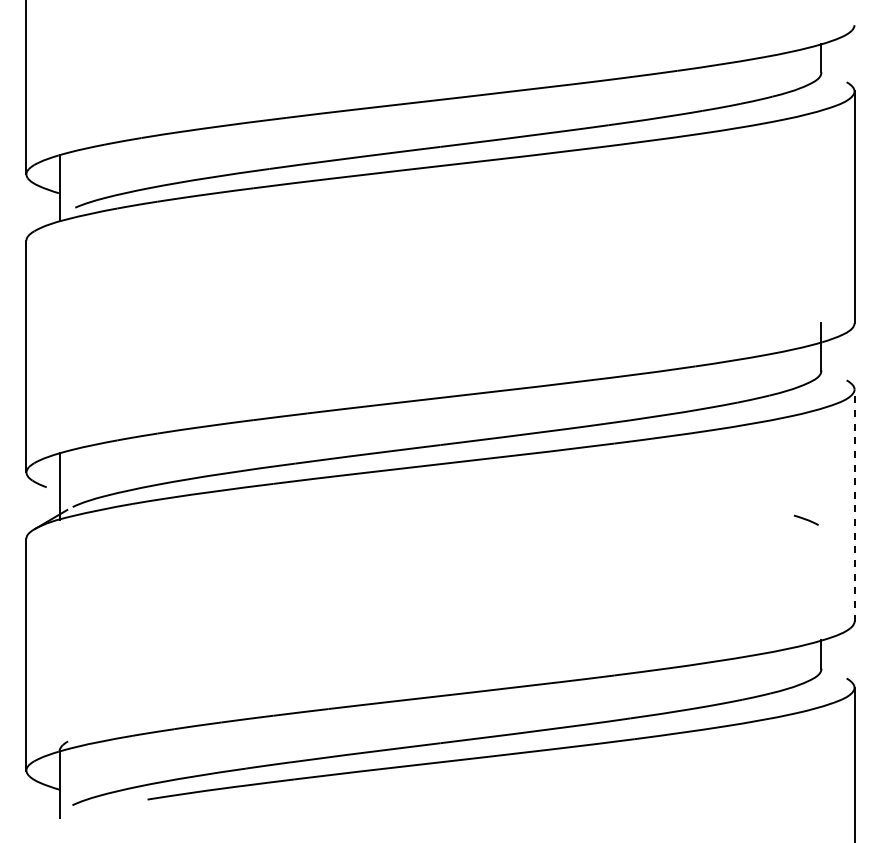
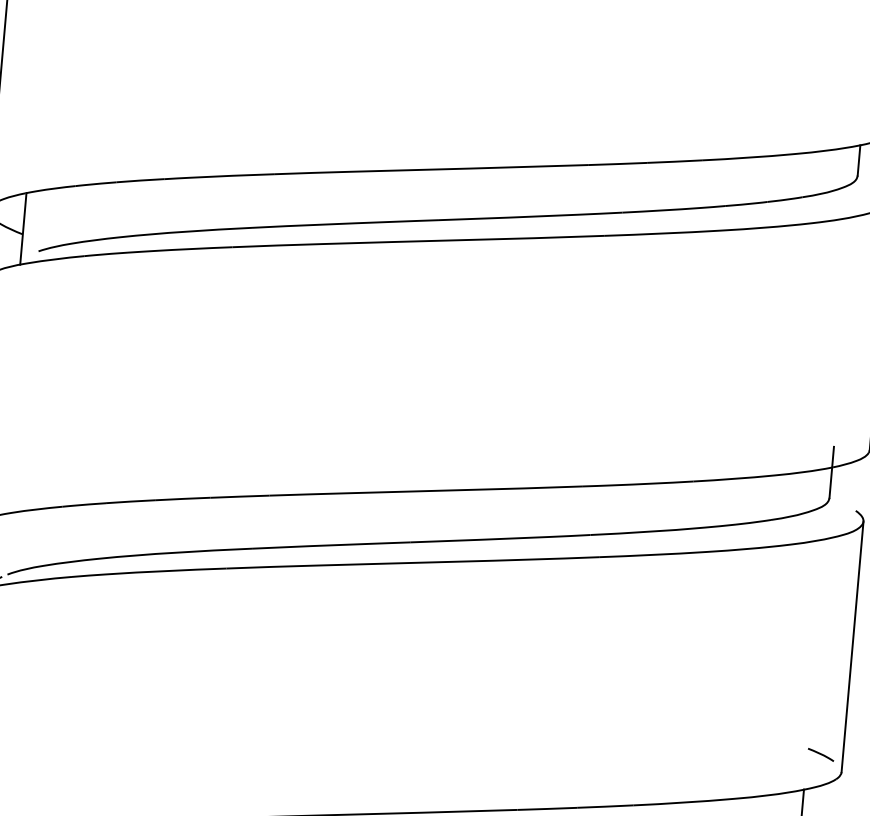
line: (854, 505) -> (852, 646), dashed -> solid
line: (805, 519) -> (820, 753), moved

